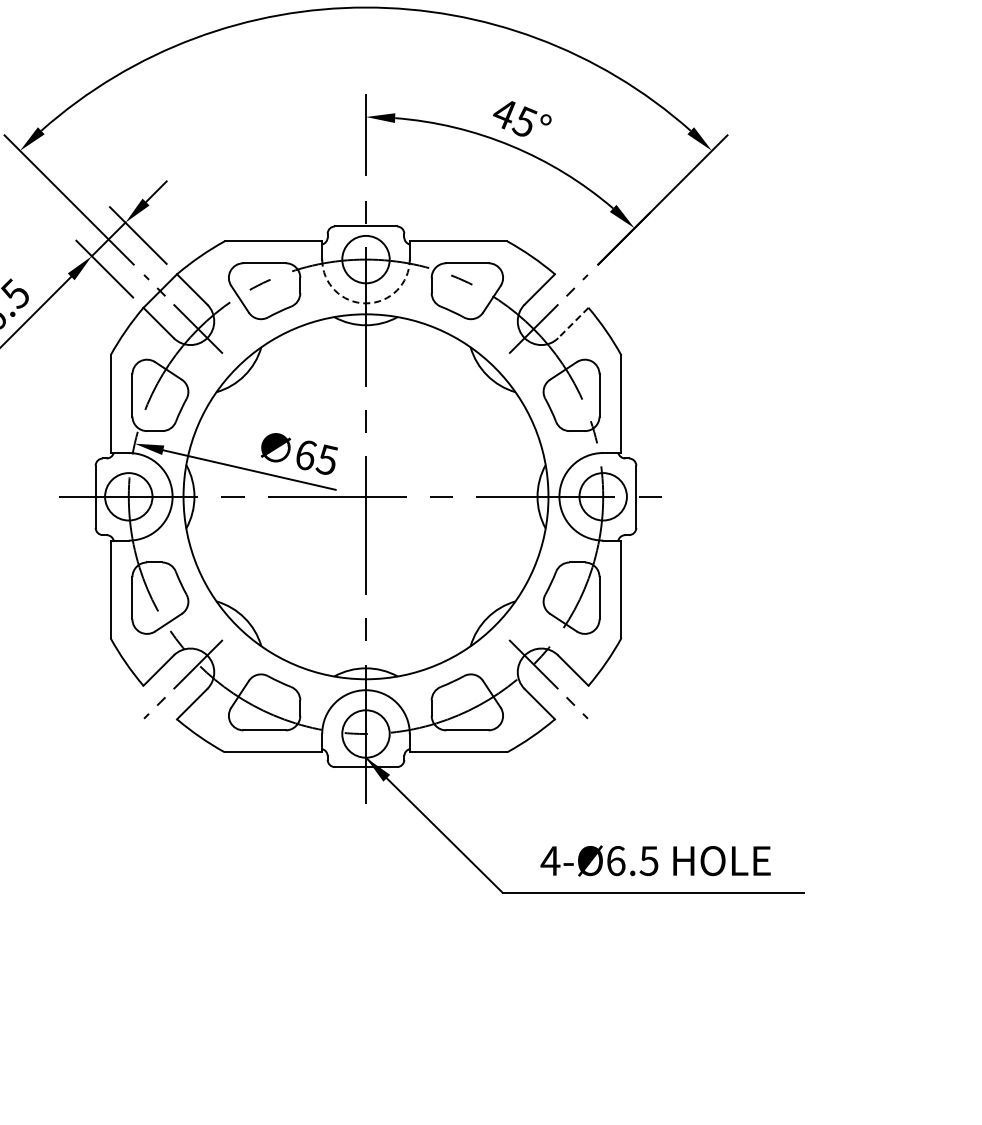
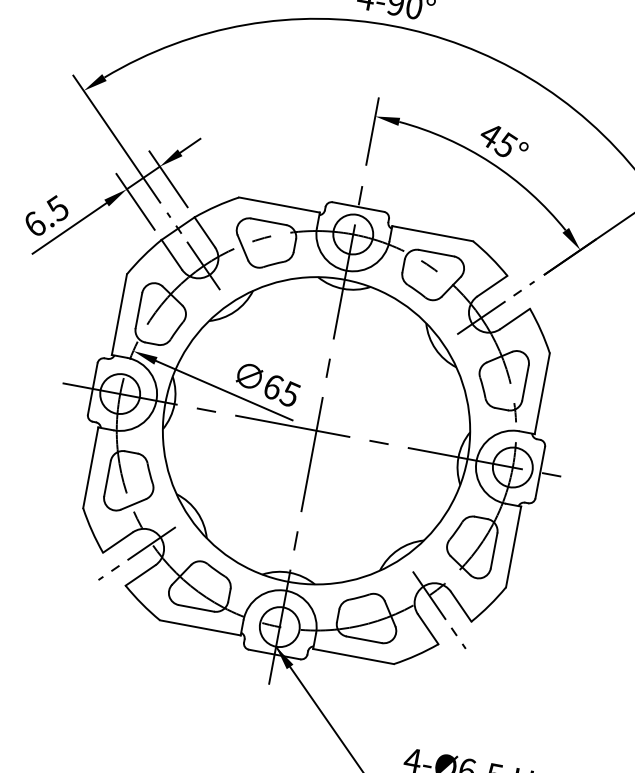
arc: (366, 303) -> (346, 270), dashed -> solid
line: (573, 323) -> (515, 319), dashed -> solid

